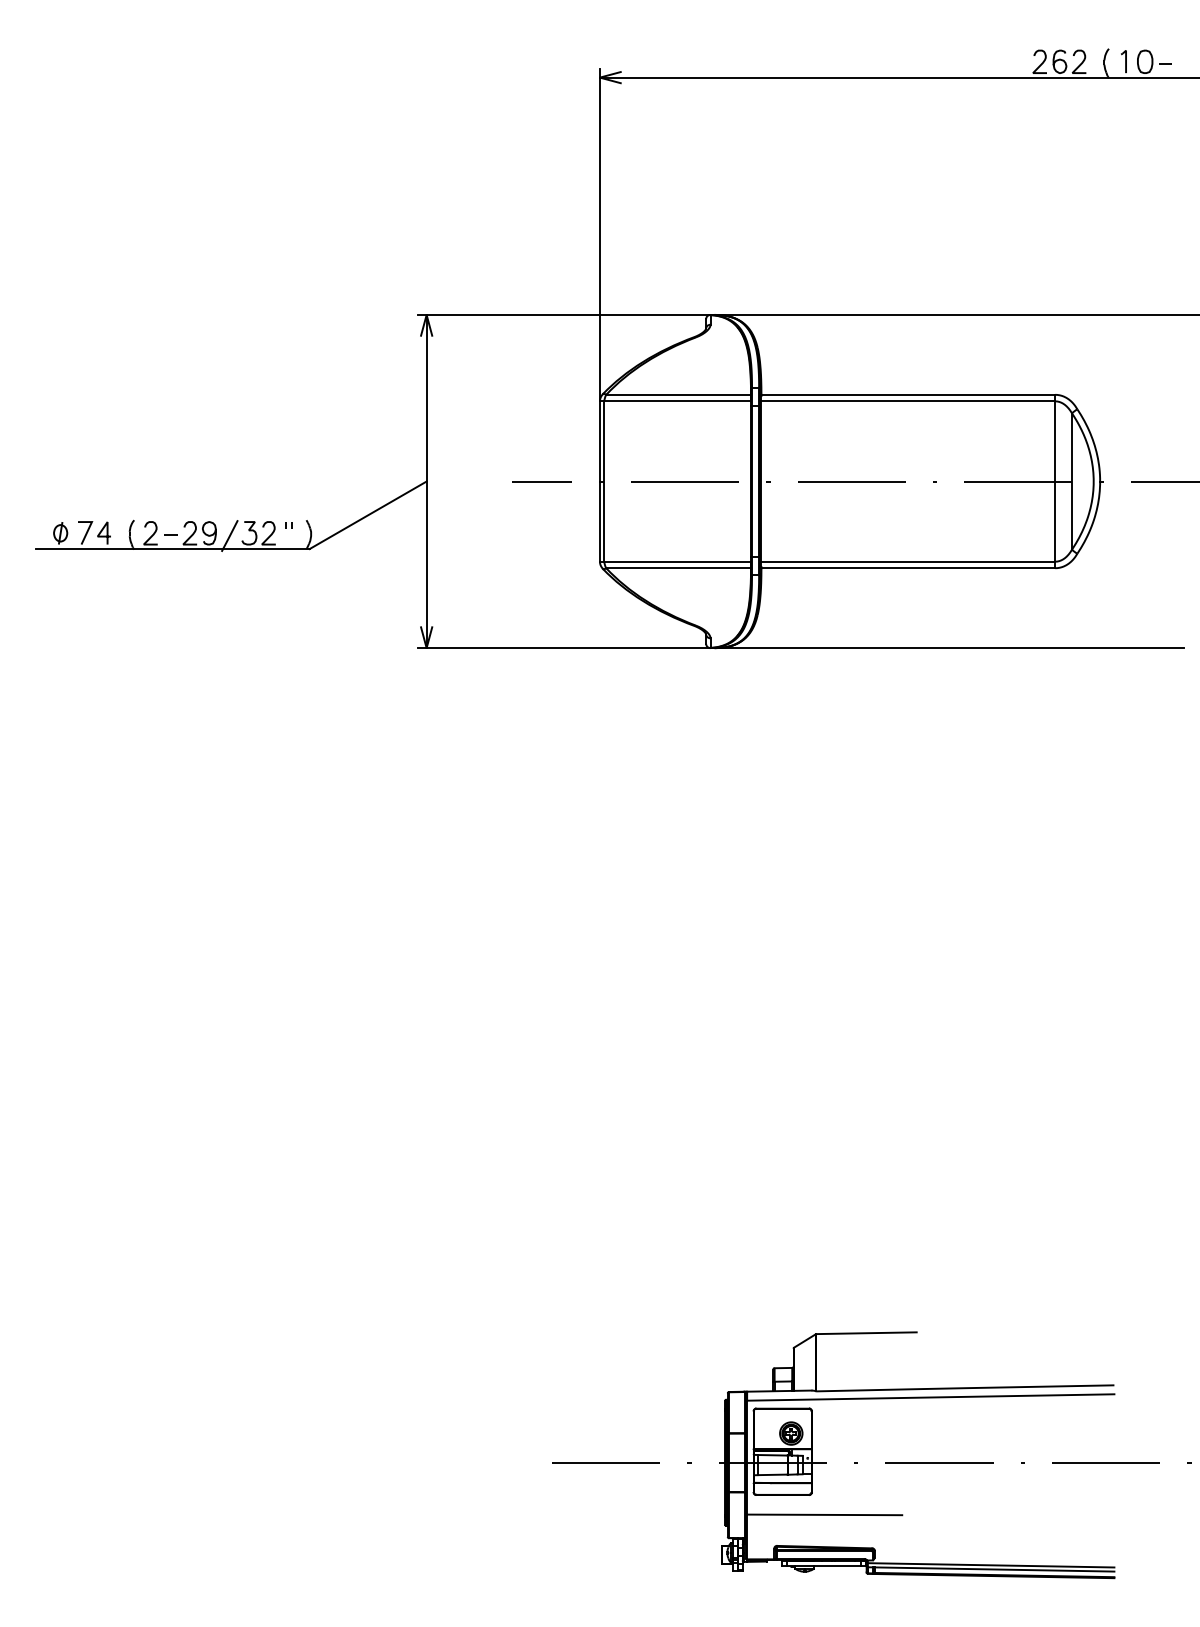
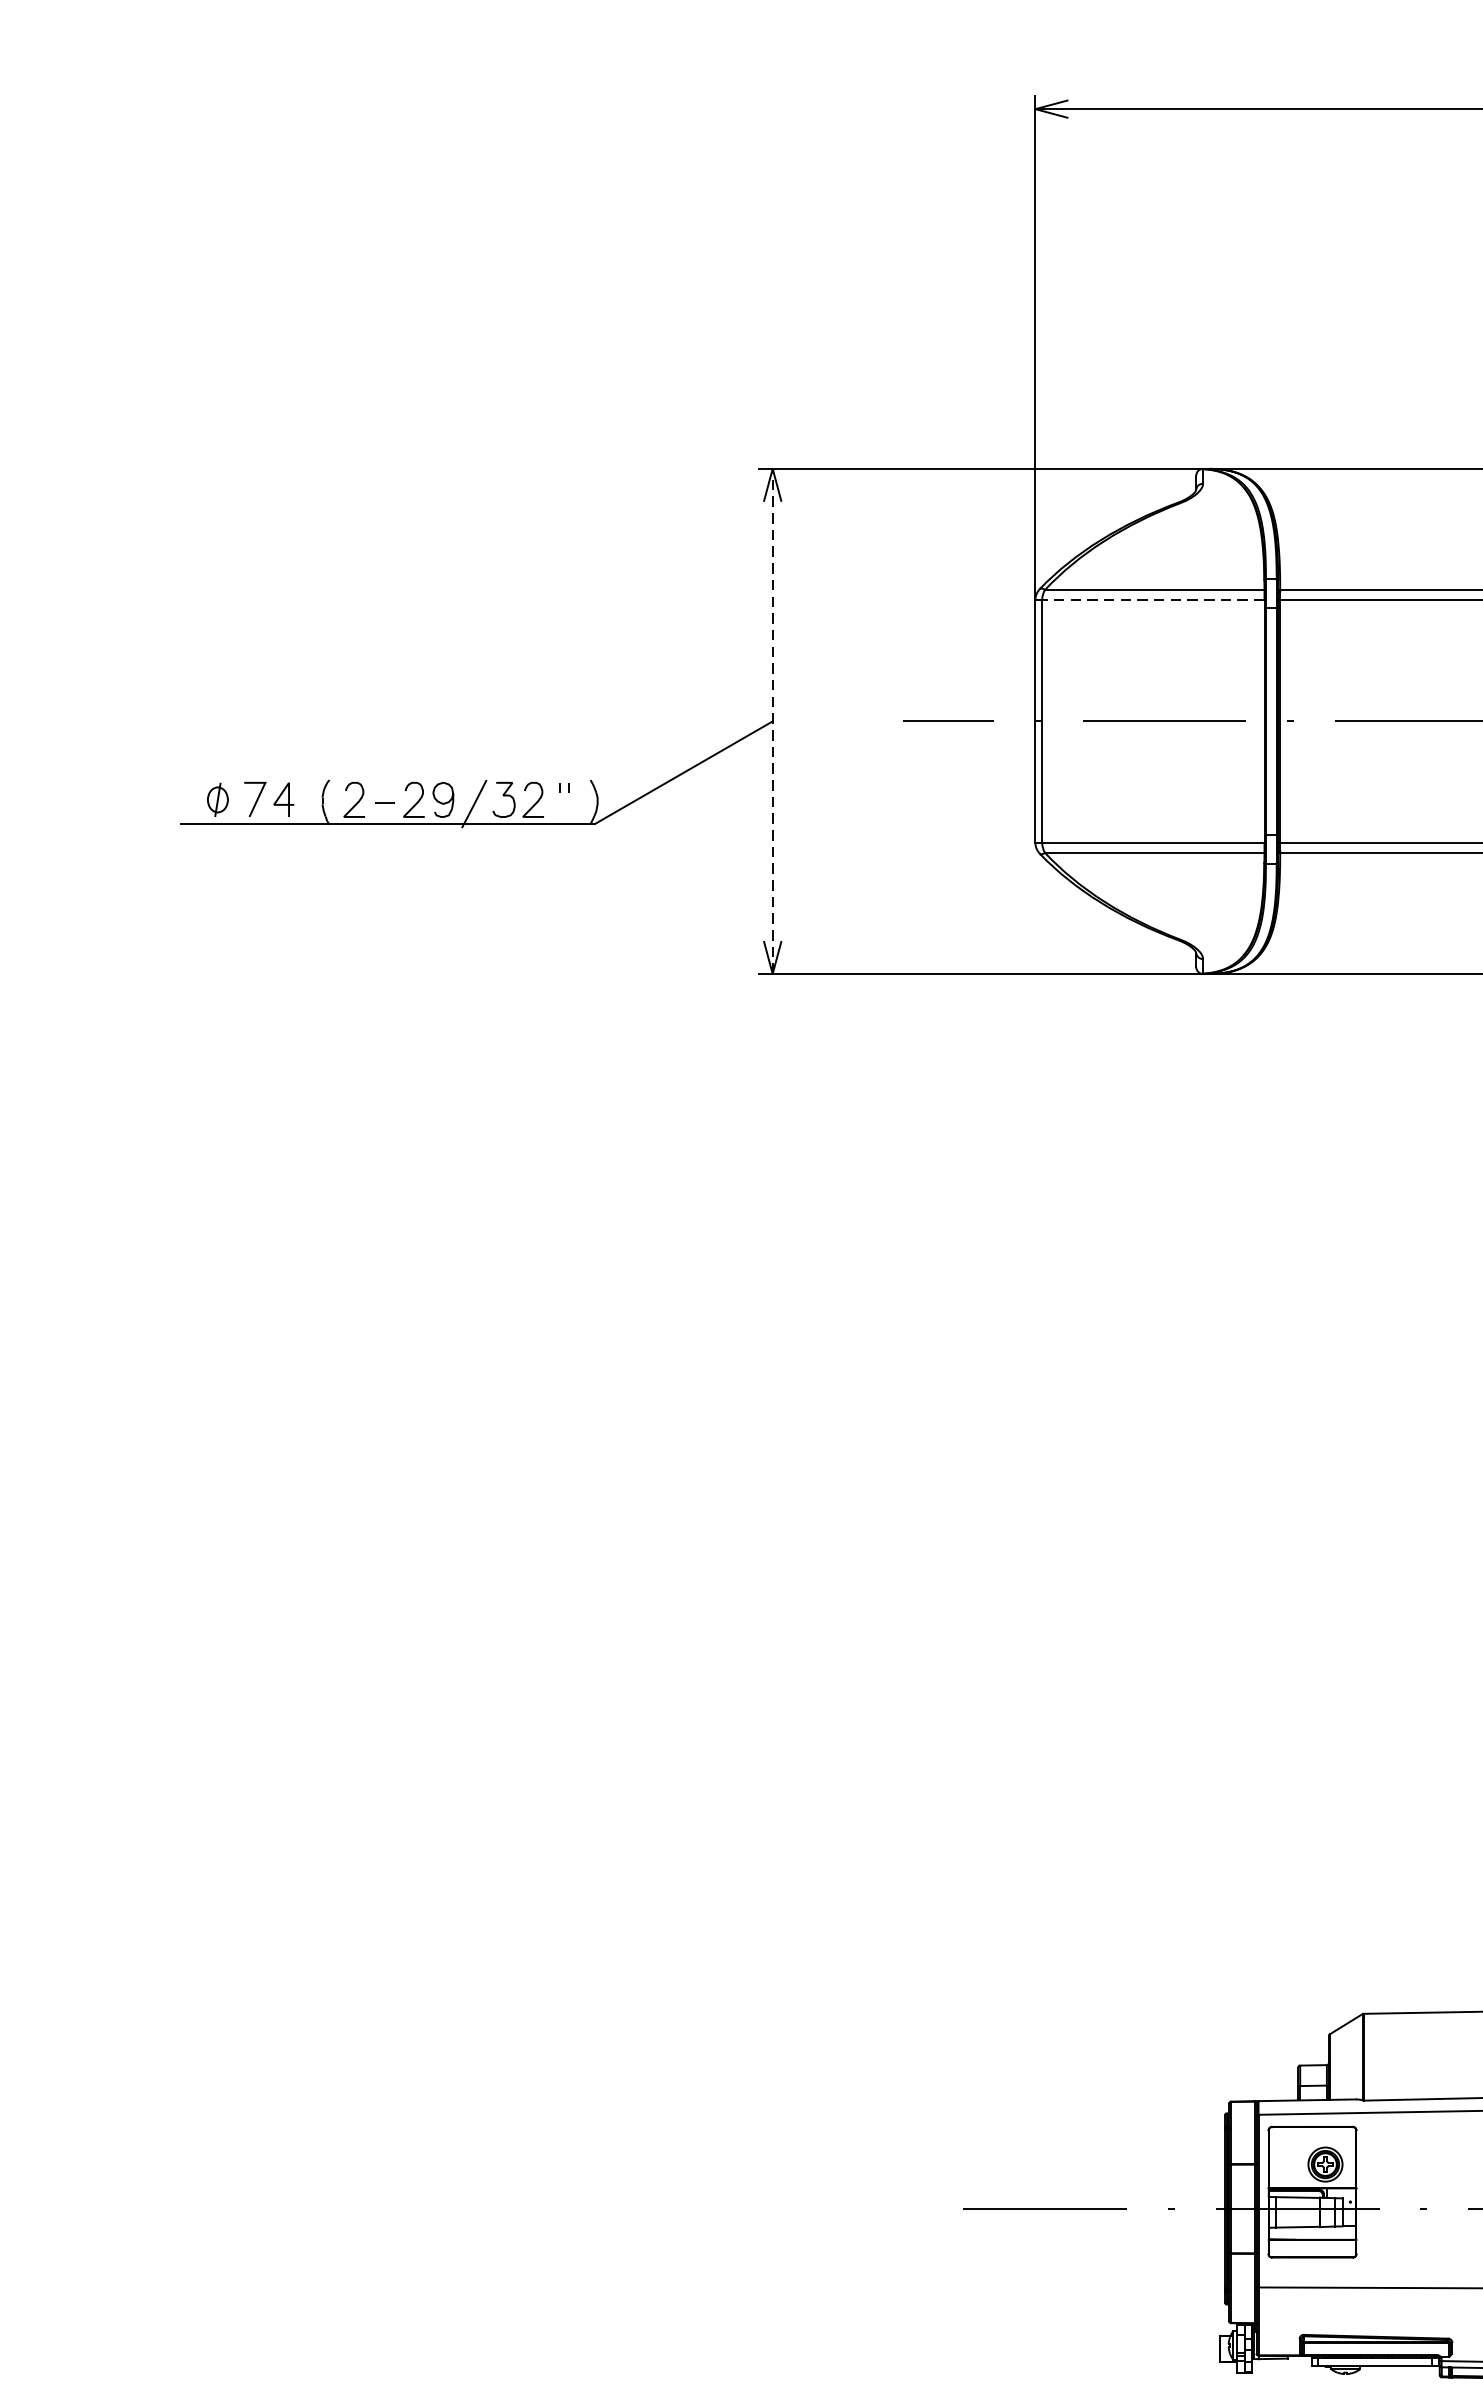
line: (677, 401) -> (1152, 600), solid -> dashed
line: (426, 481) -> (772, 721), solid -> dashed

